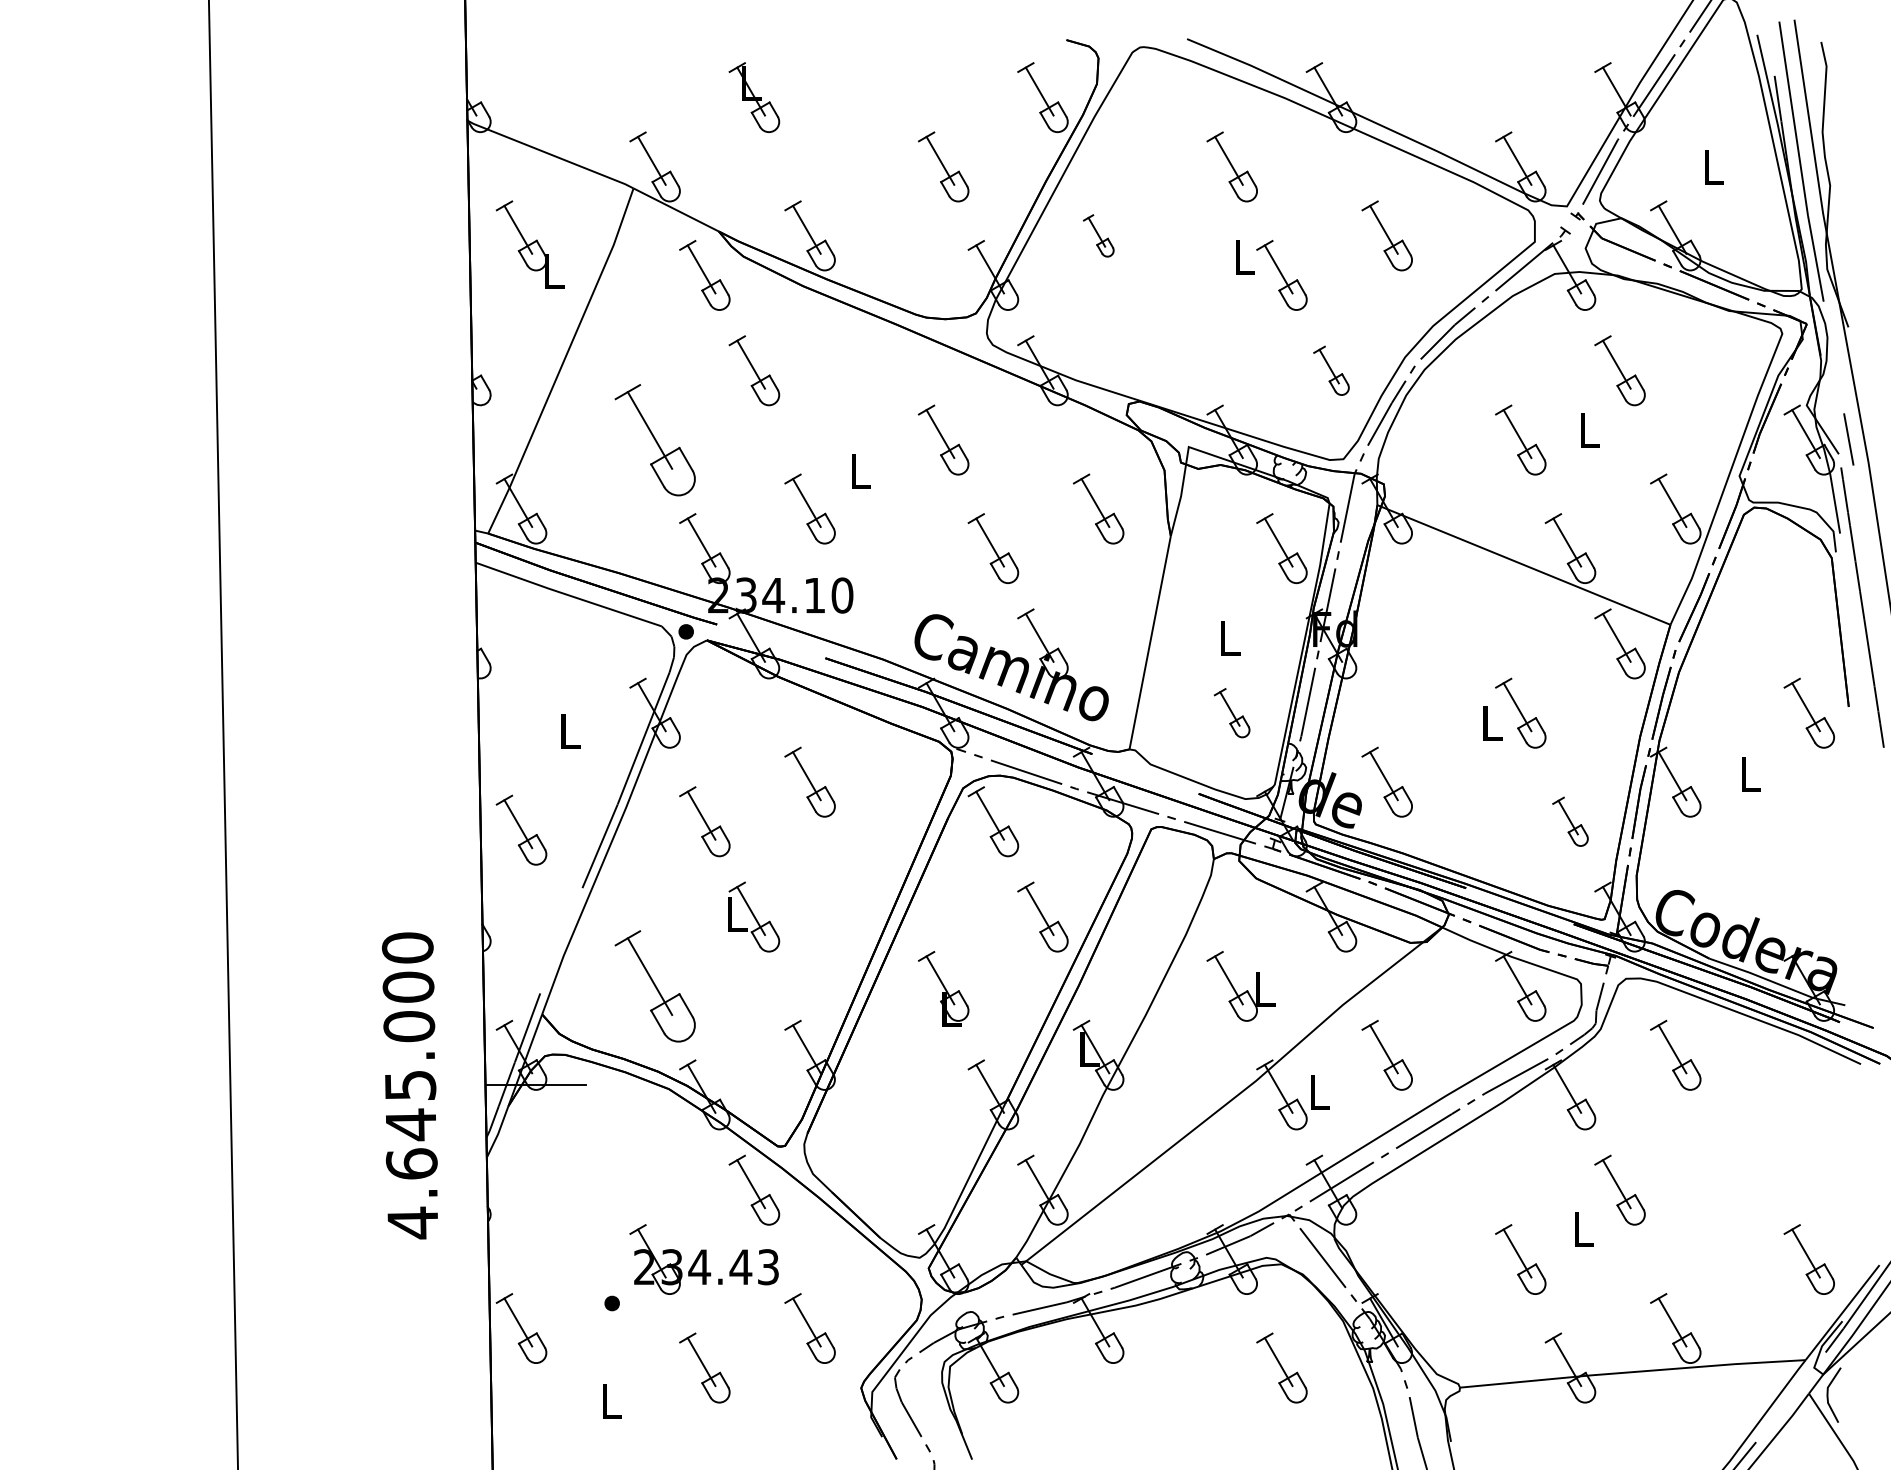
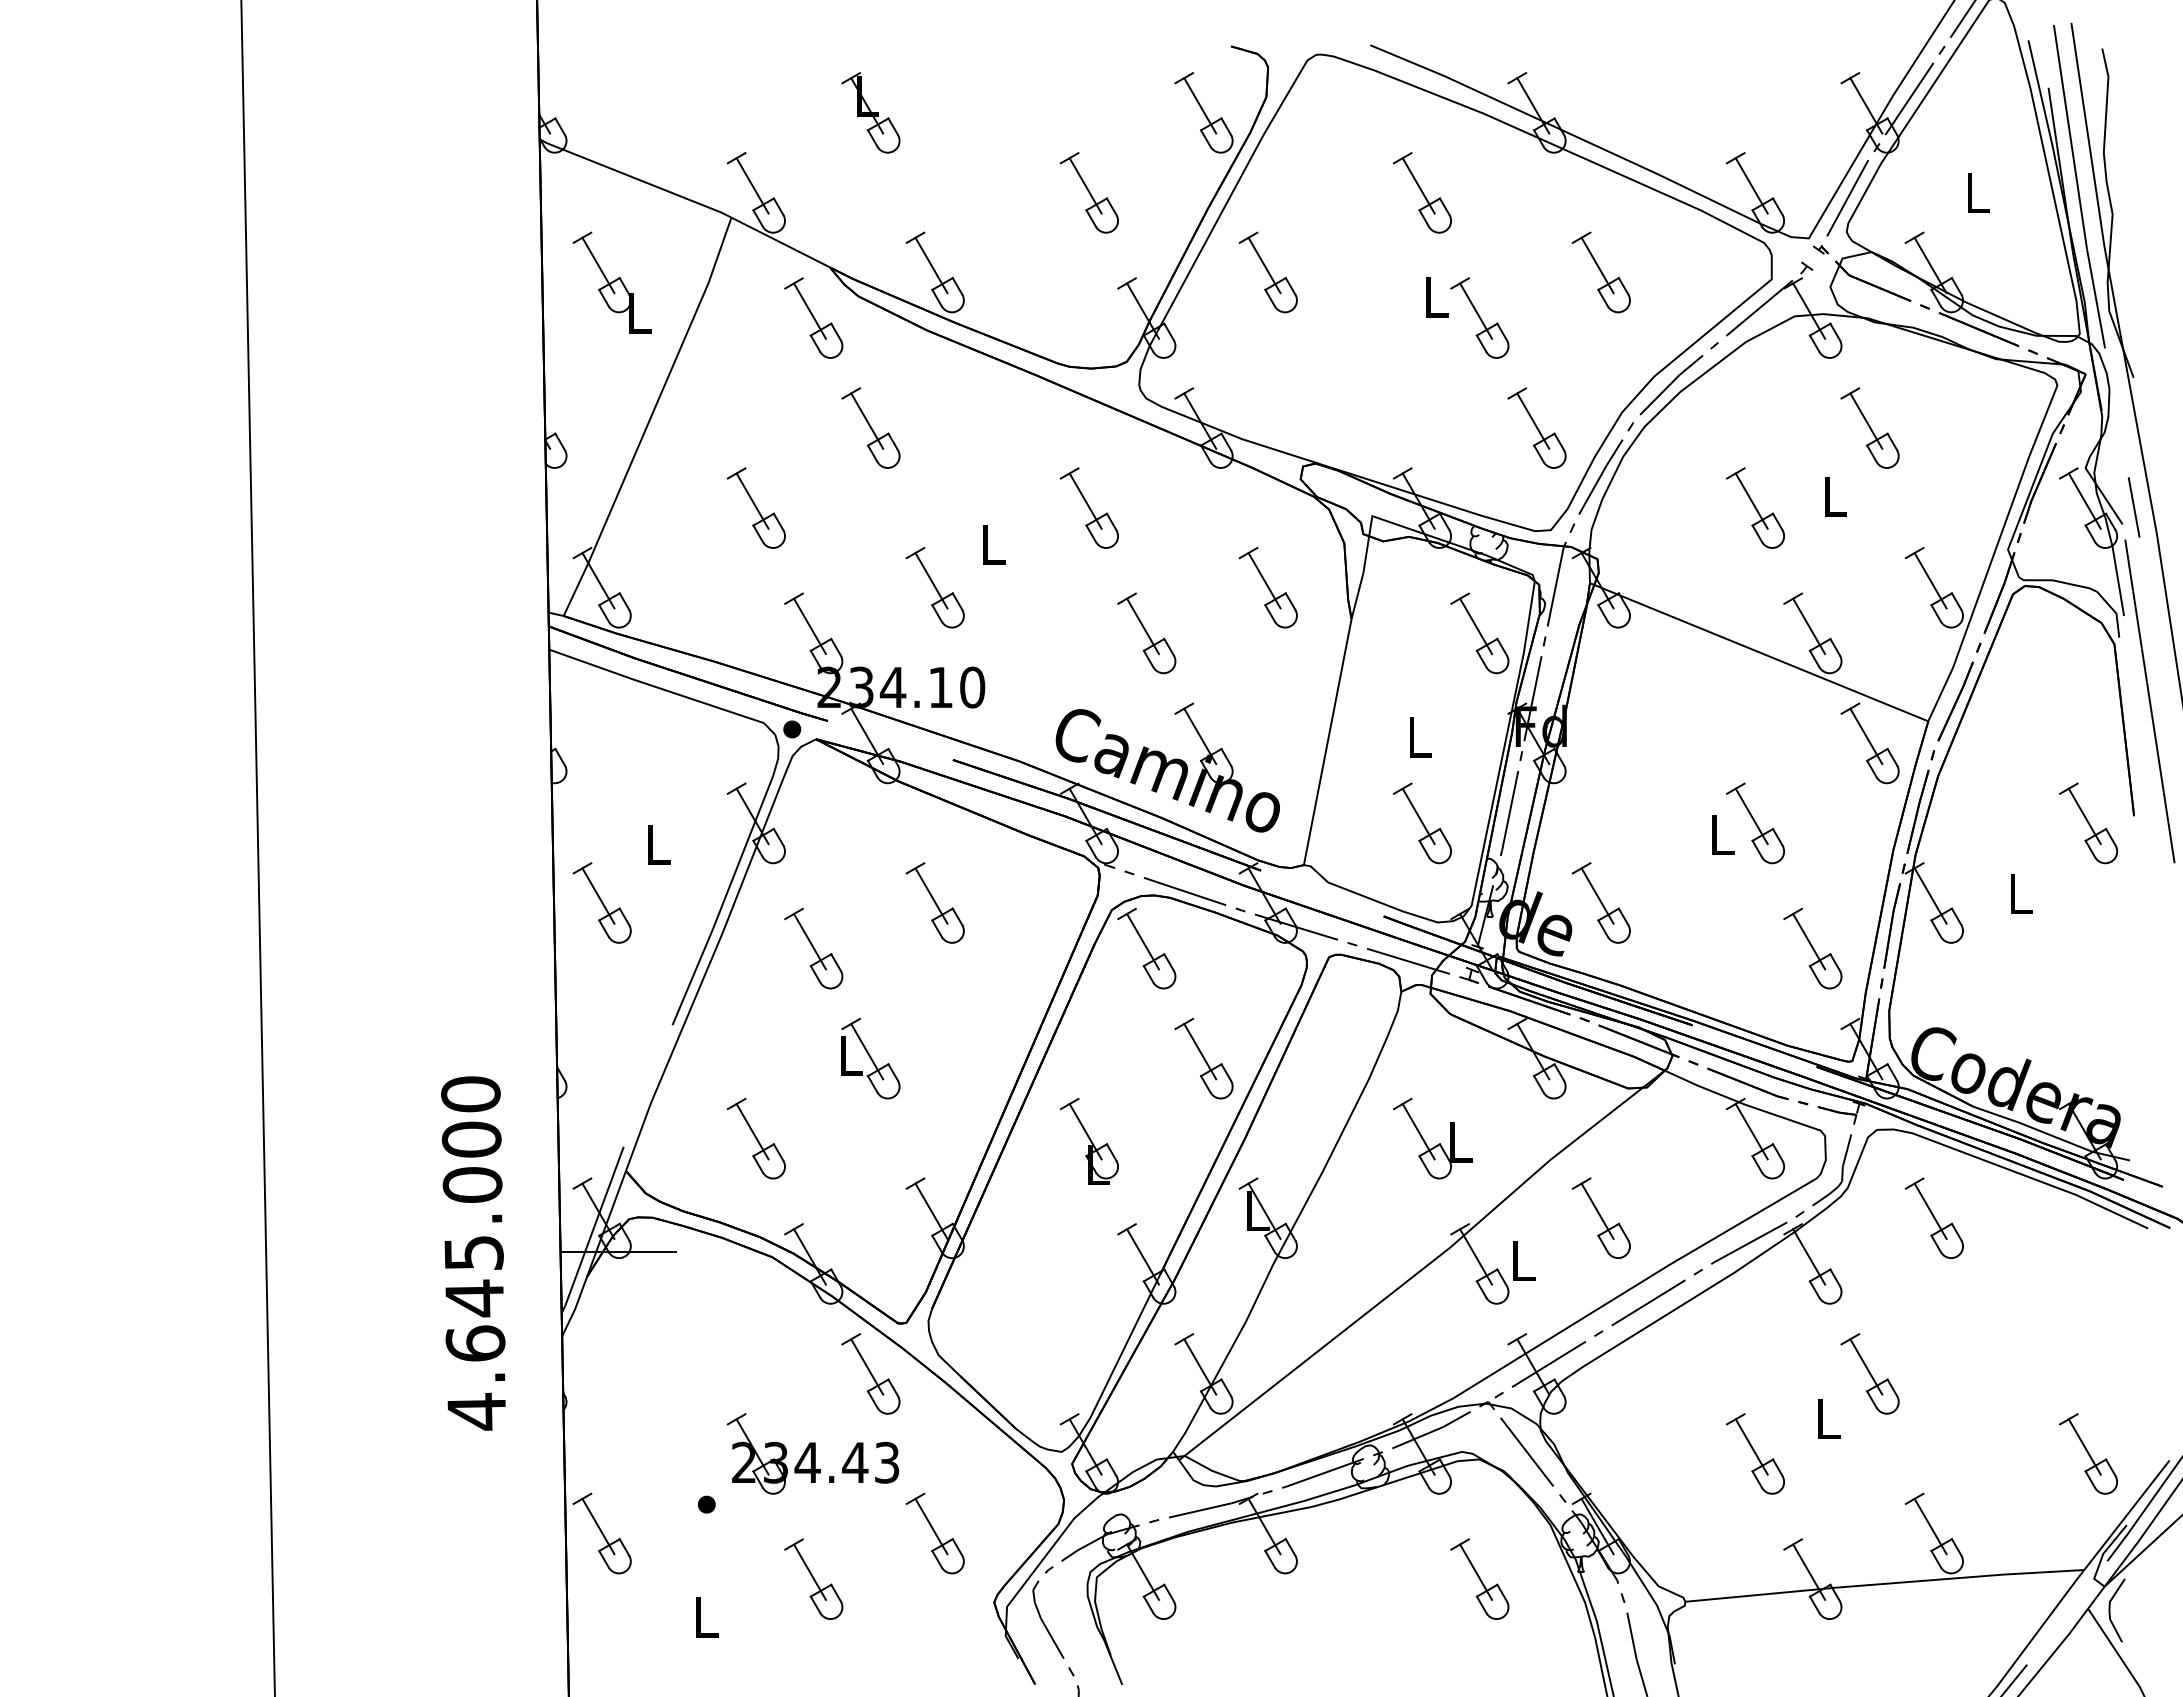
part: (1098, 235) -> (1268, 271), size x1.67
part: (1331, 370) -> (1537, 427), size x1.43
part: (654, 439) -> (755, 507), size x0.62
part: (1231, 712) -> (1421, 822), size x1.43
part: (1570, 821) -> (1812, 948), size x1.43
part: (521, 829) -> (602, 902), moved
part: (654, 986) -> (755, 1138), size x0.62

